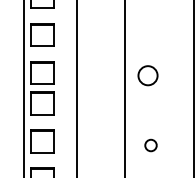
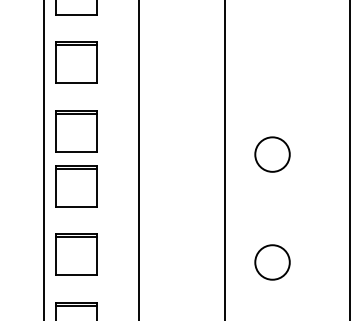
circle: (147, 75) -> (271, 154), moved
circle: (150, 145) -> (271, 262), size x1.67

